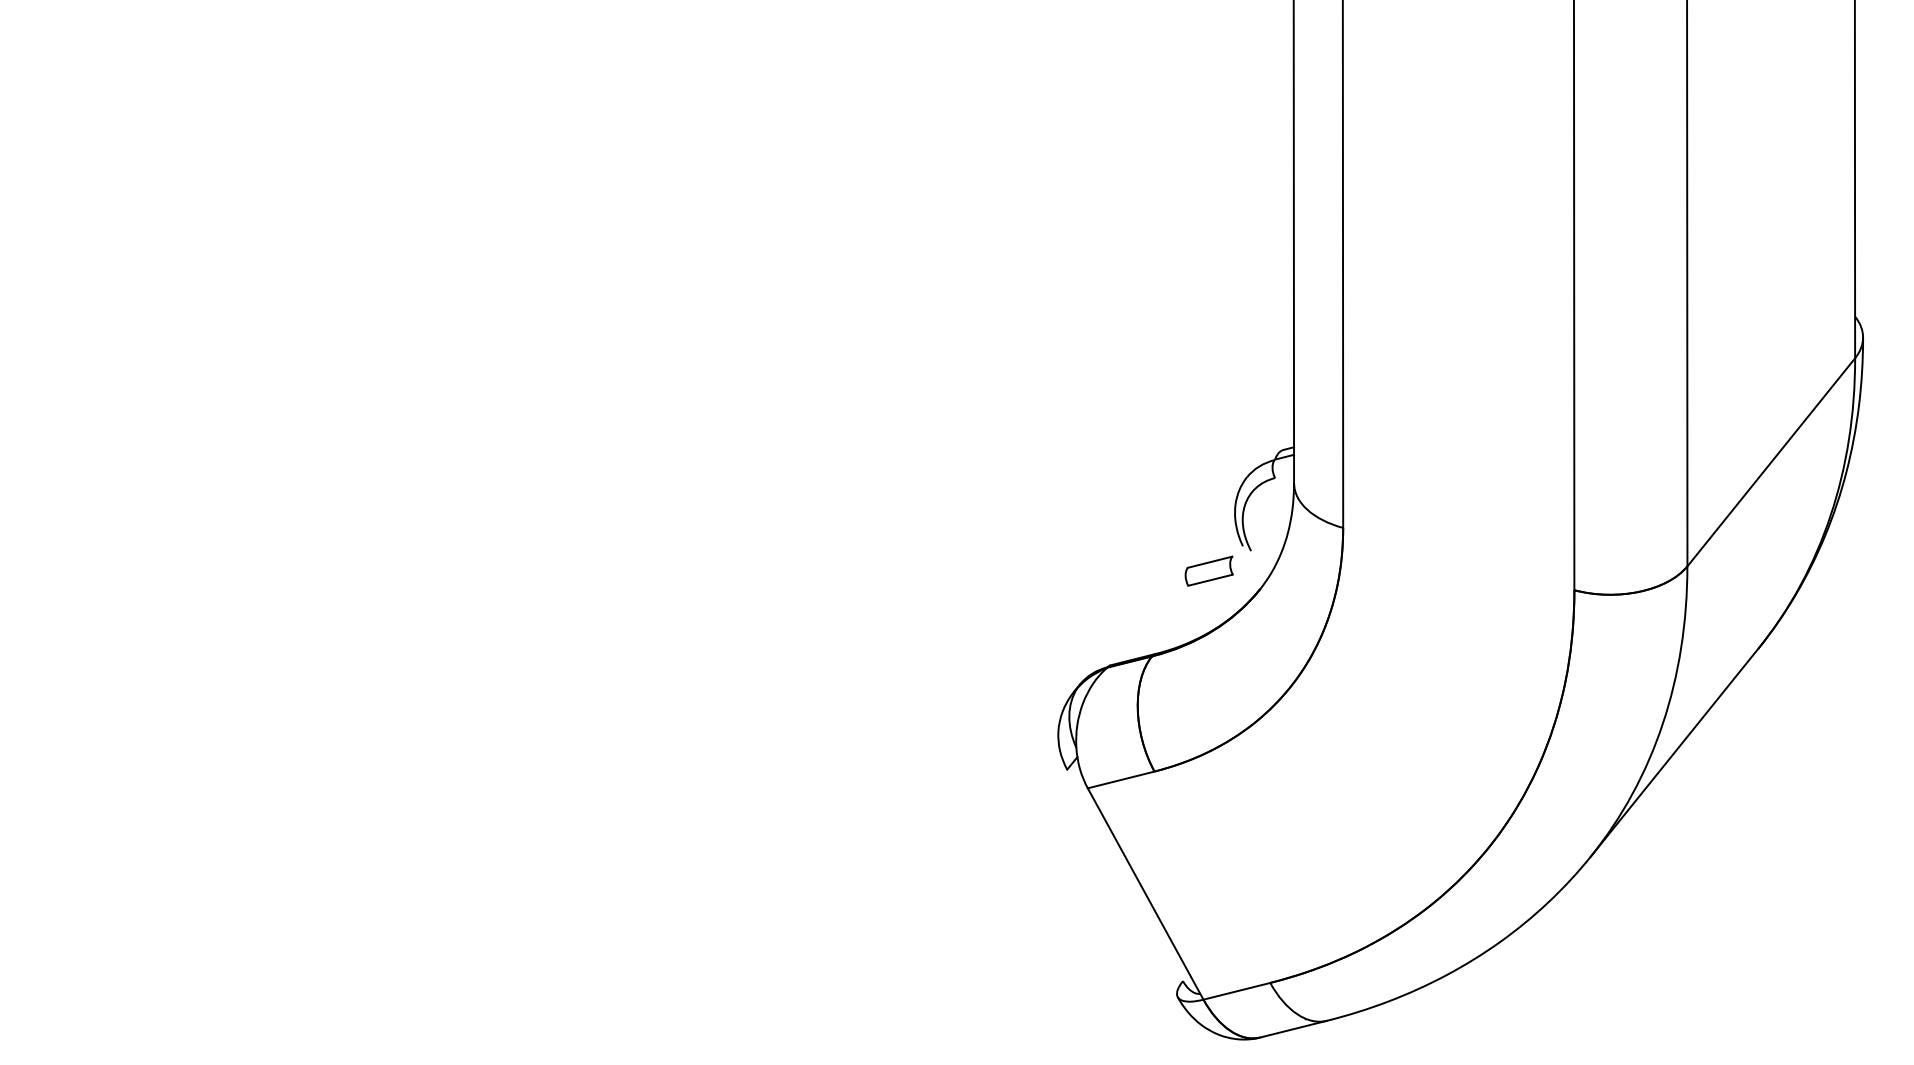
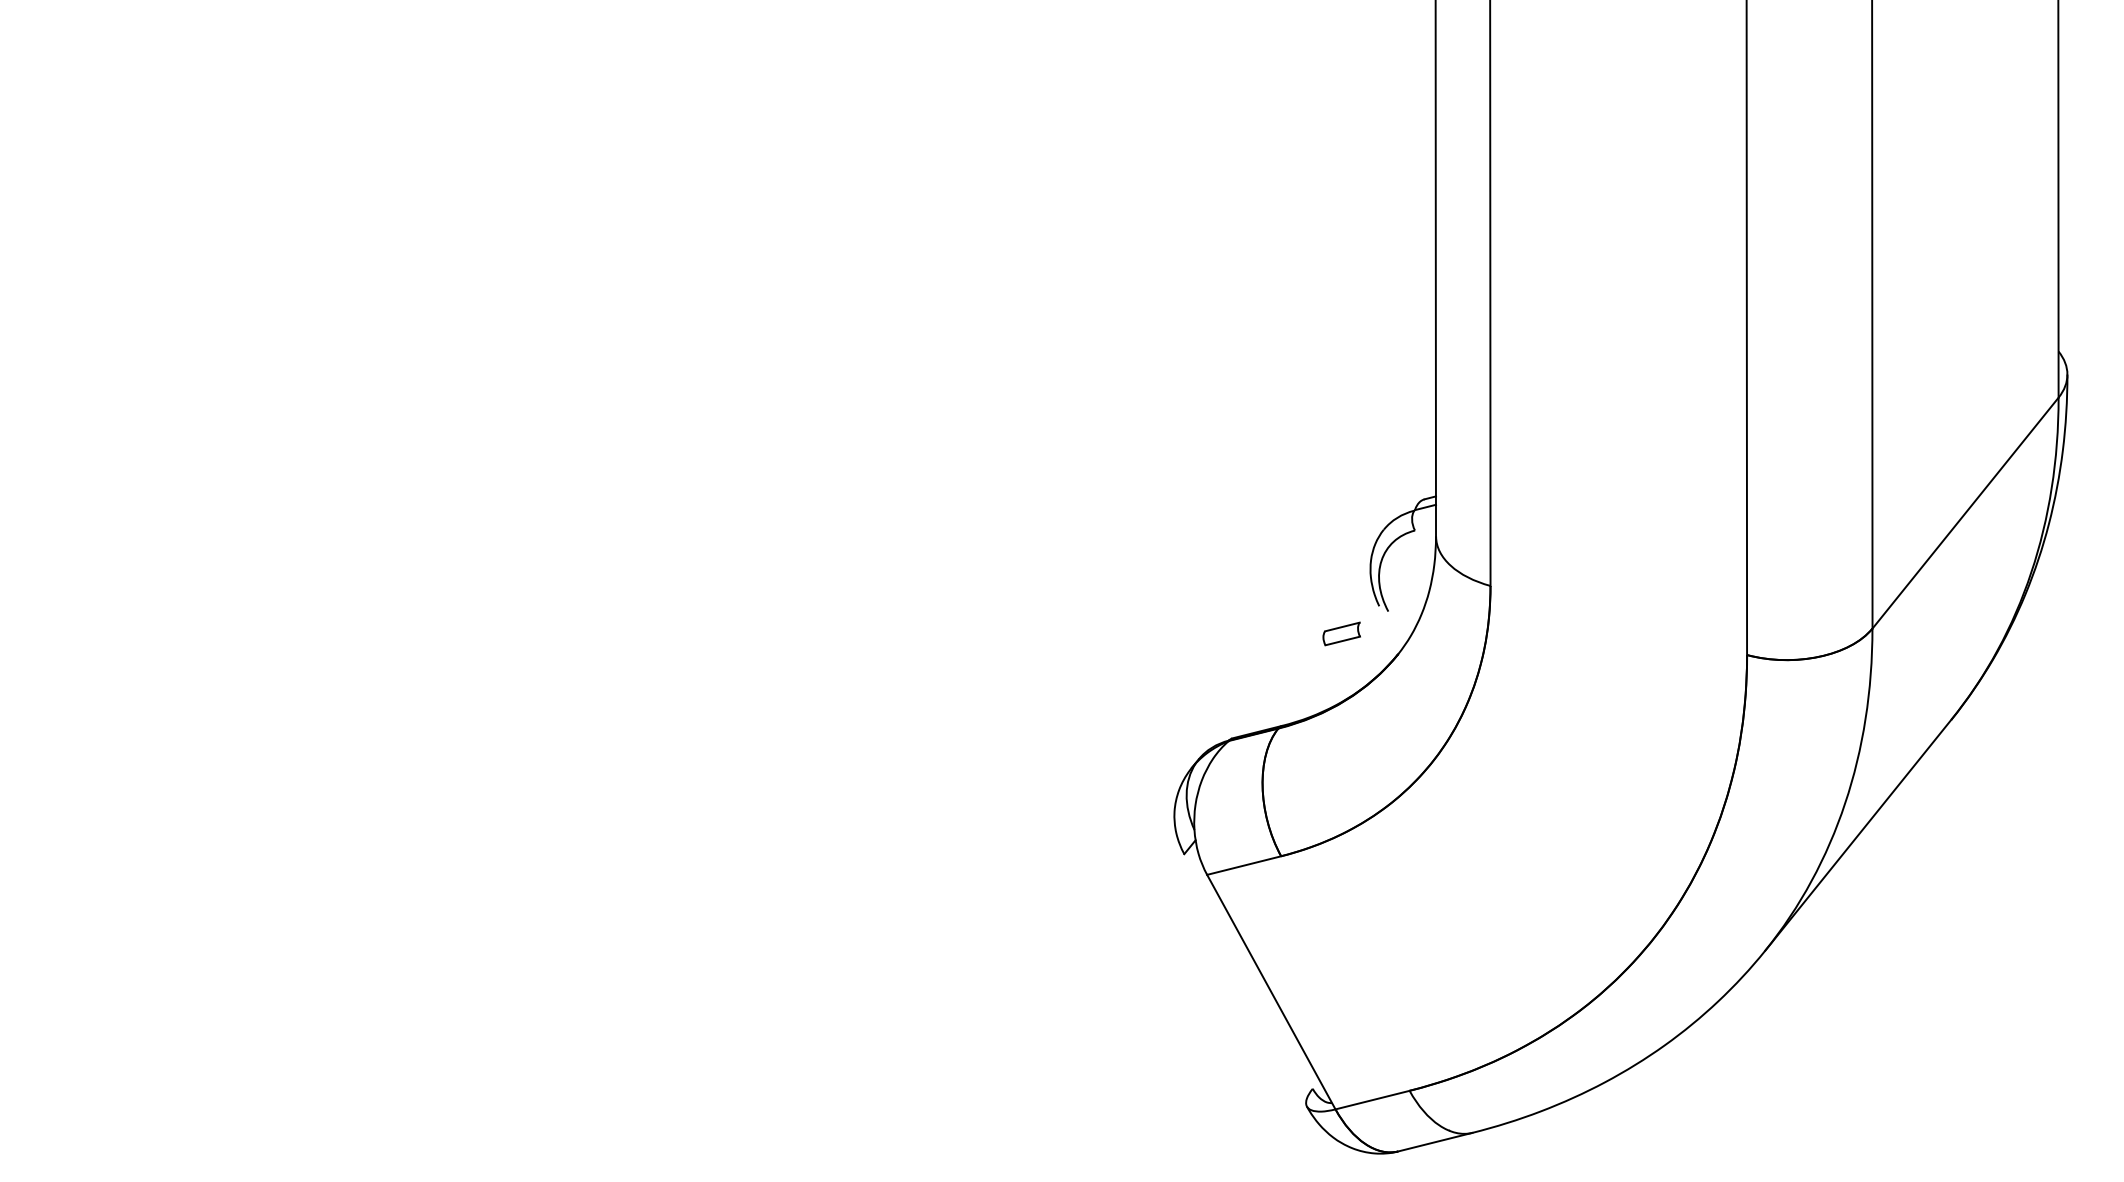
part: (1208, 570) -> (1341, 633), size x0.7

